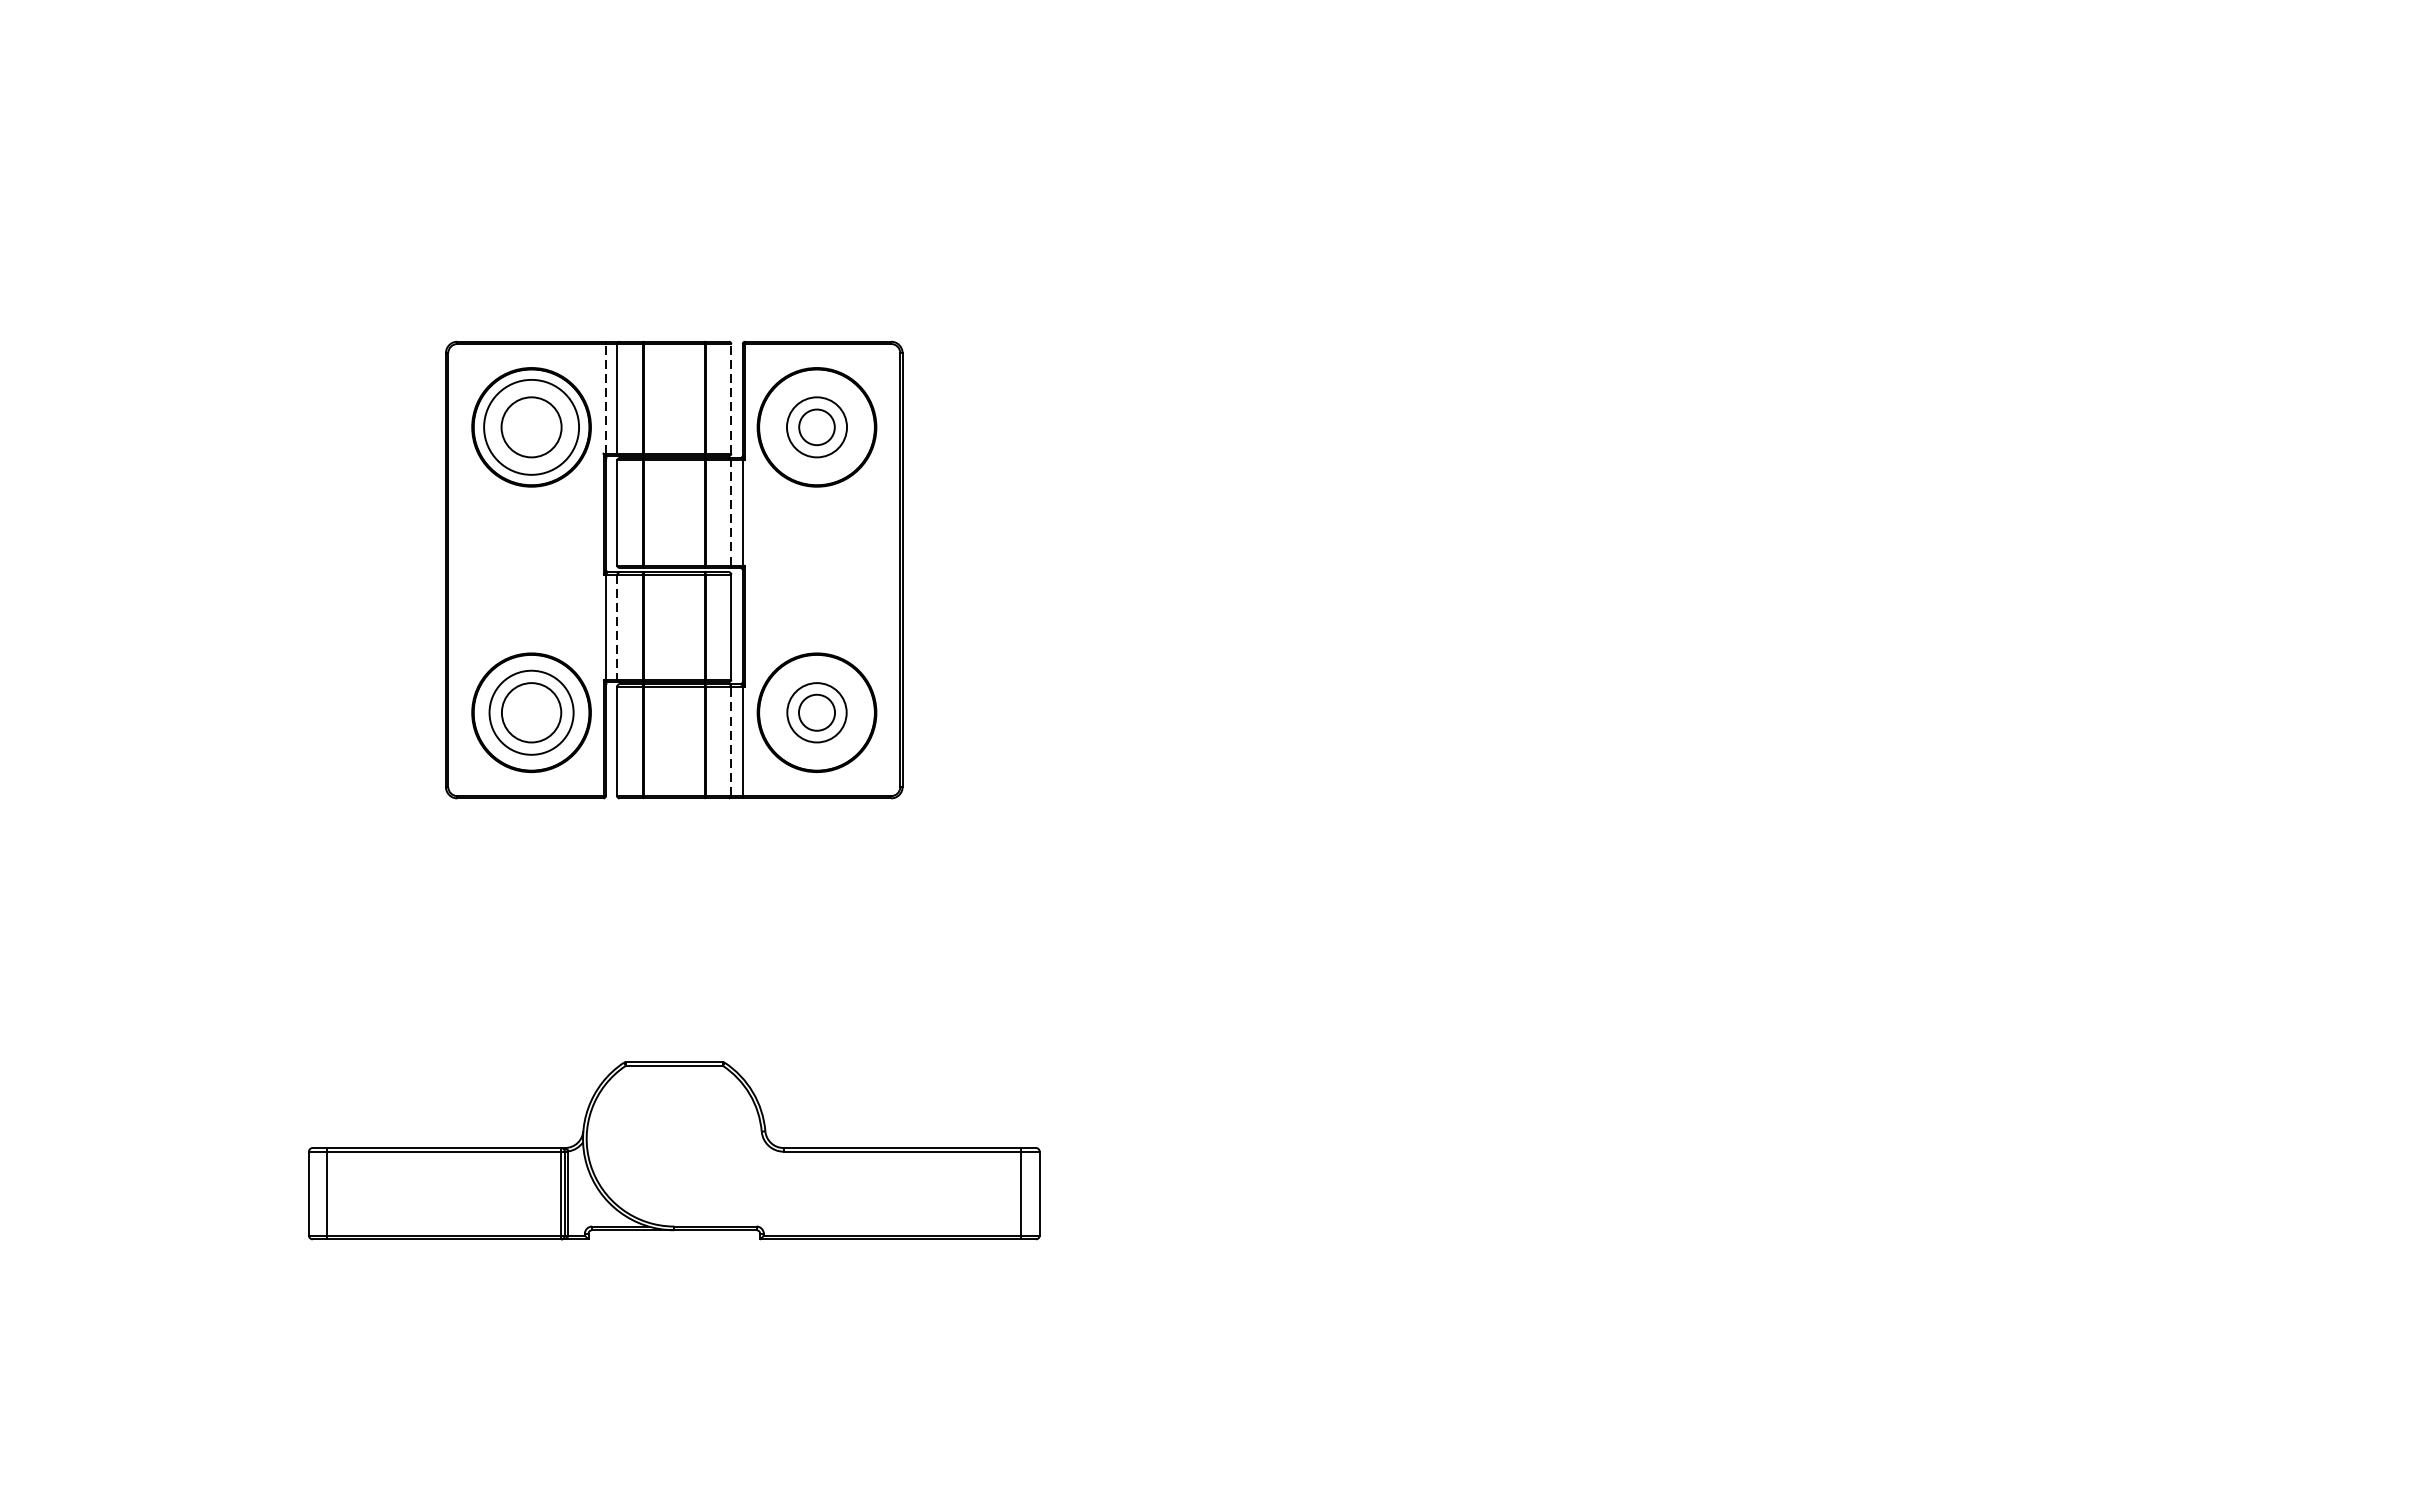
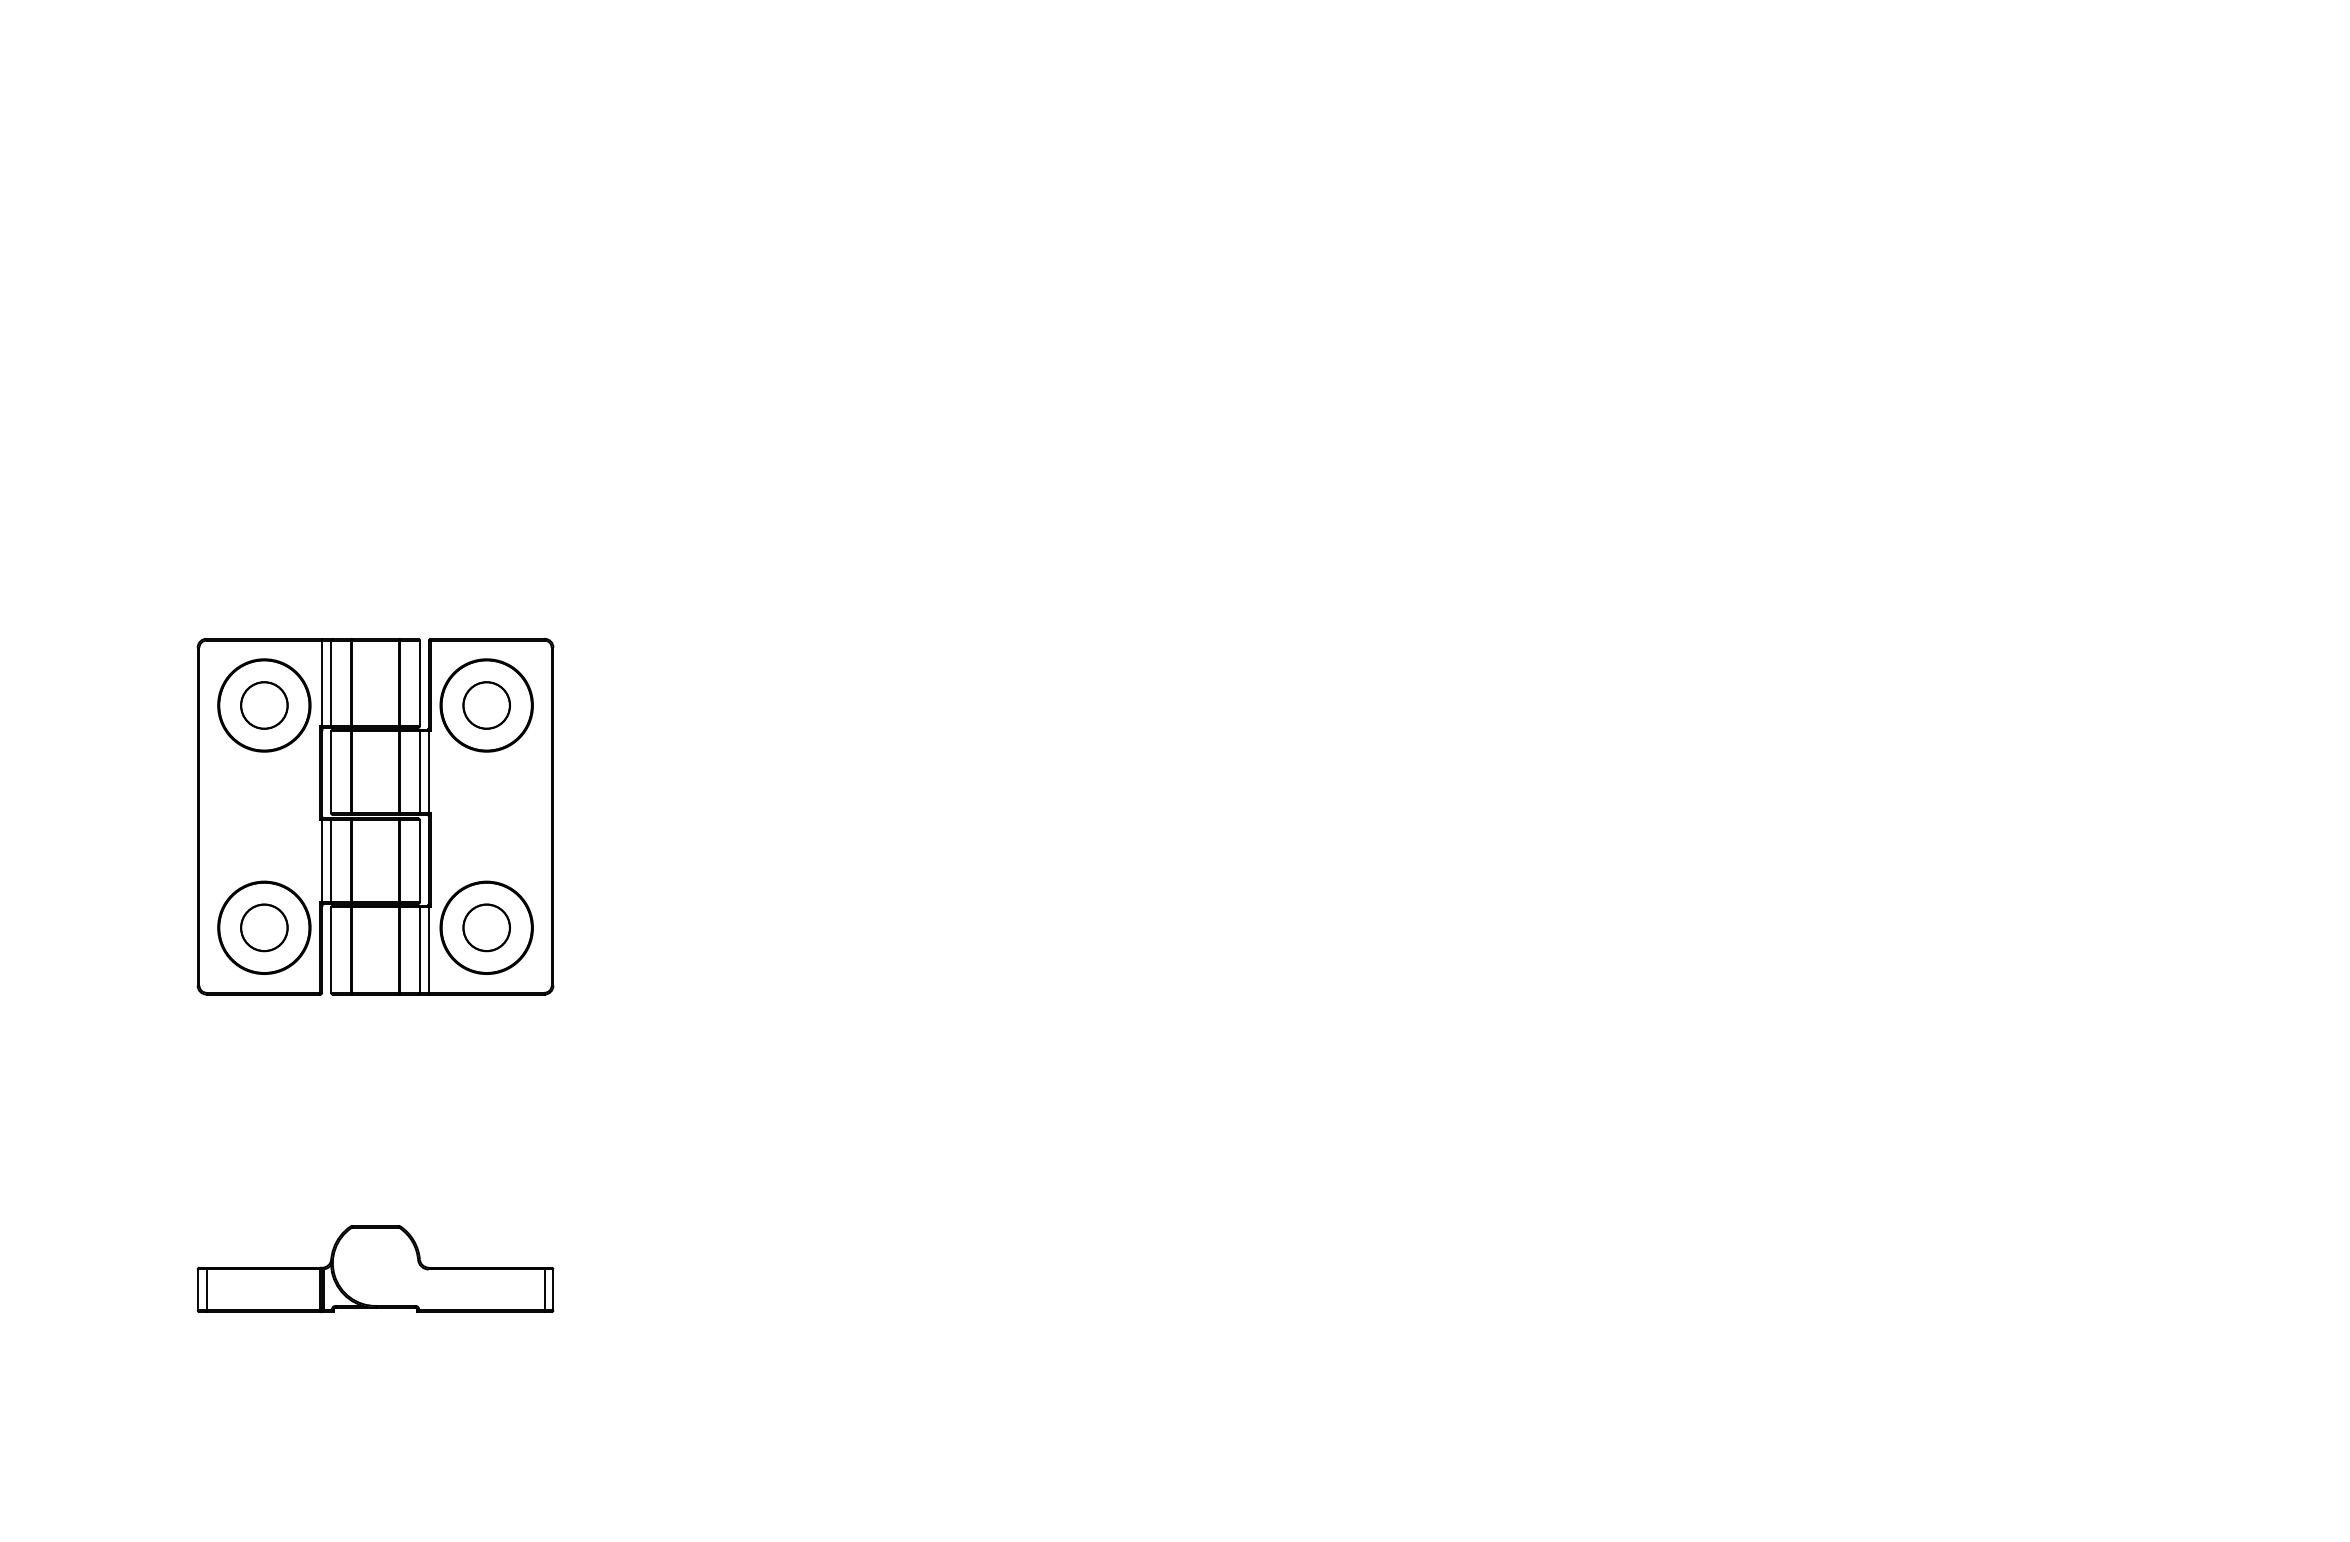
line: (606, 399) -> (322, 683), dashed -> solid
line: (731, 399) -> (420, 683), dashed -> solid
circle: (531, 427) -> (264, 705), size x0.62
circle: (816, 427) -> (486, 705), size x1.67
line: (730, 513) -> (419, 772), dashed -> solid
line: (617, 627) -> (331, 861), dashed -> solid
circle: (531, 712) -> (264, 927), size x0.71
circle: (816, 712) -> (486, 927), size x1.67
line: (730, 741) -> (419, 950), dashed -> solid
part: (674, 1150) -> (375, 1268), size x0.62

